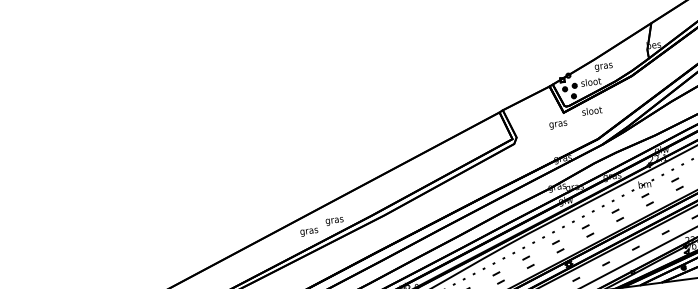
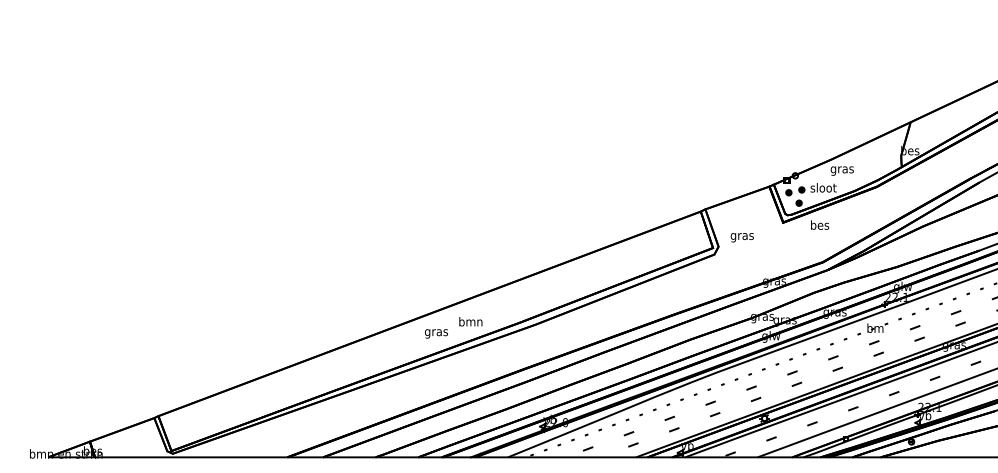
text: (592, 110) -> (820, 224), sloot -> bes
text: (557, 125) -> (741, 237), moved
text: (334, 220) -> (470, 322), gras -> bmn

